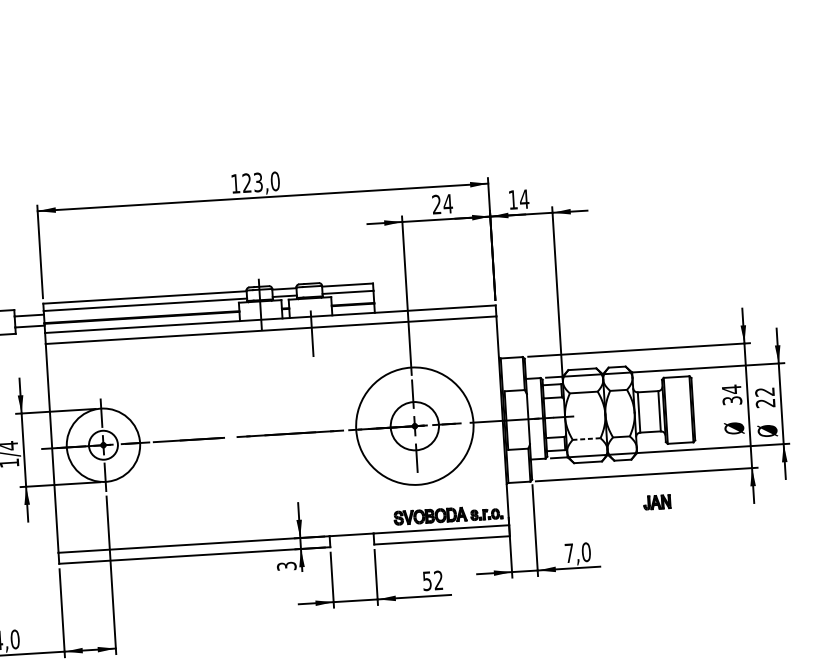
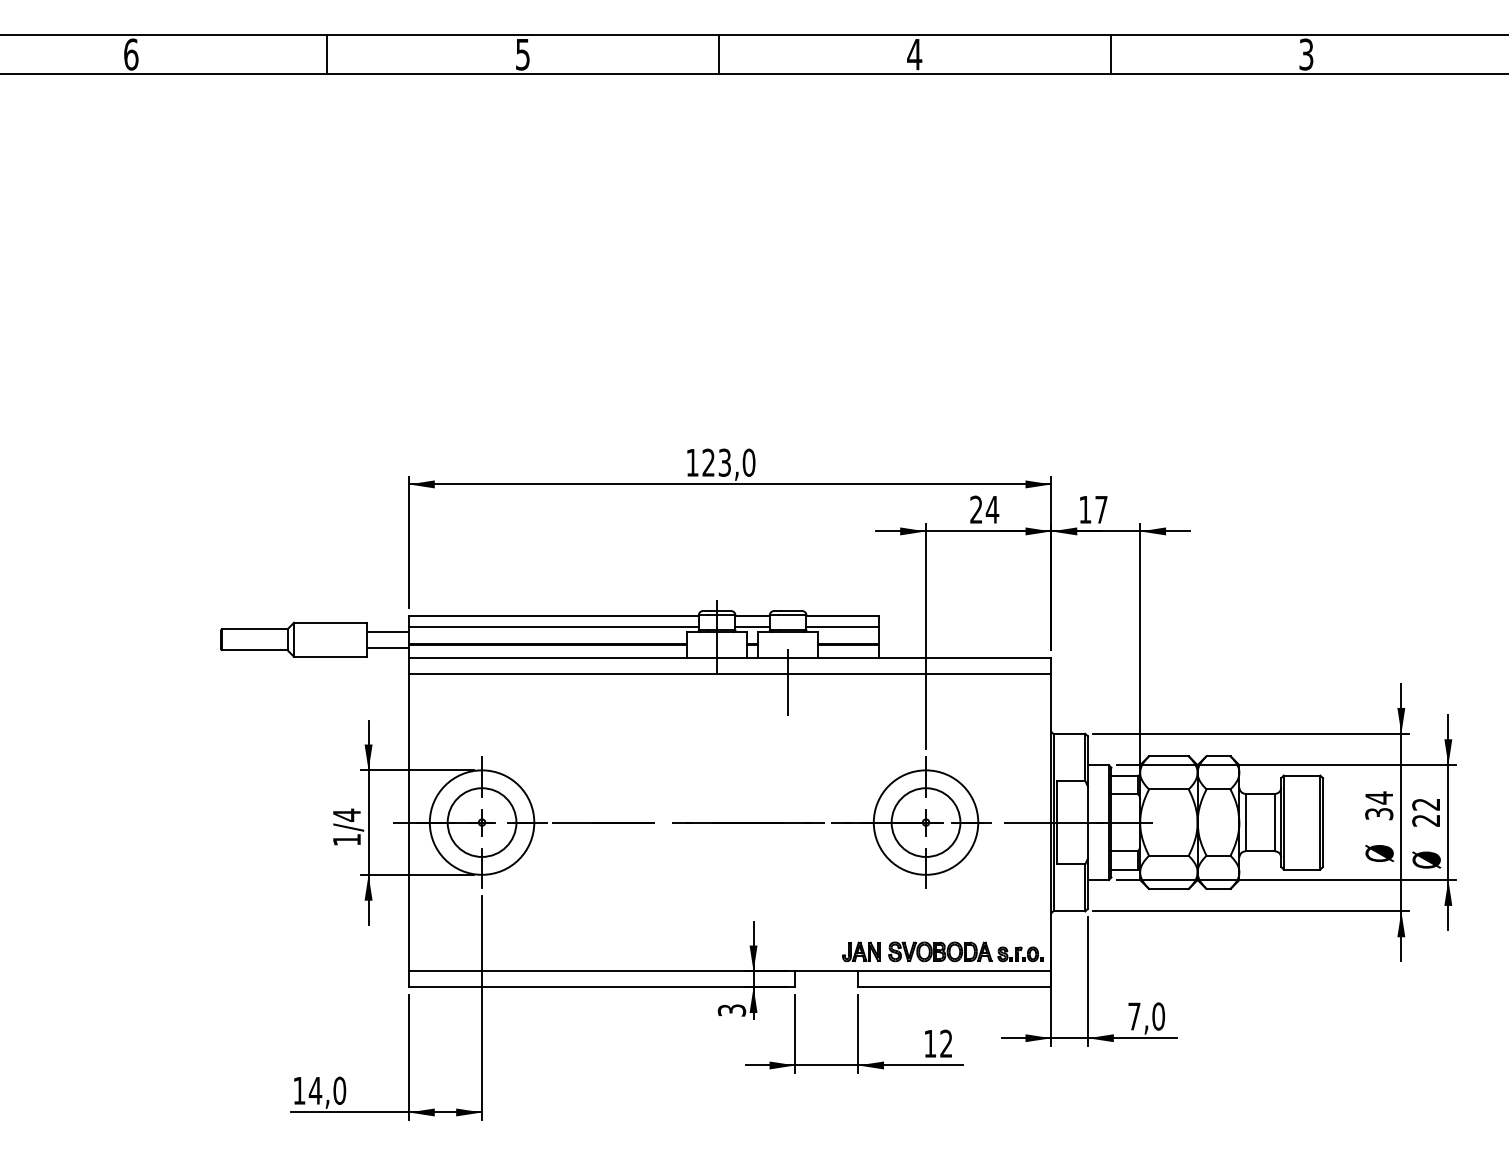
text: (524, 199) -> (1101, 509), 14 -> 17
circle: (414, 426) -> (925, 822), size x0.62
line: (586, 438) -> (1168, 855), dashed -> solid
circle: (103, 445) -> (481, 822), size x1.67
part: (657, 502) -> (861, 951), moved
text: (427, 580) -> (930, 1043), 52 -> 12

